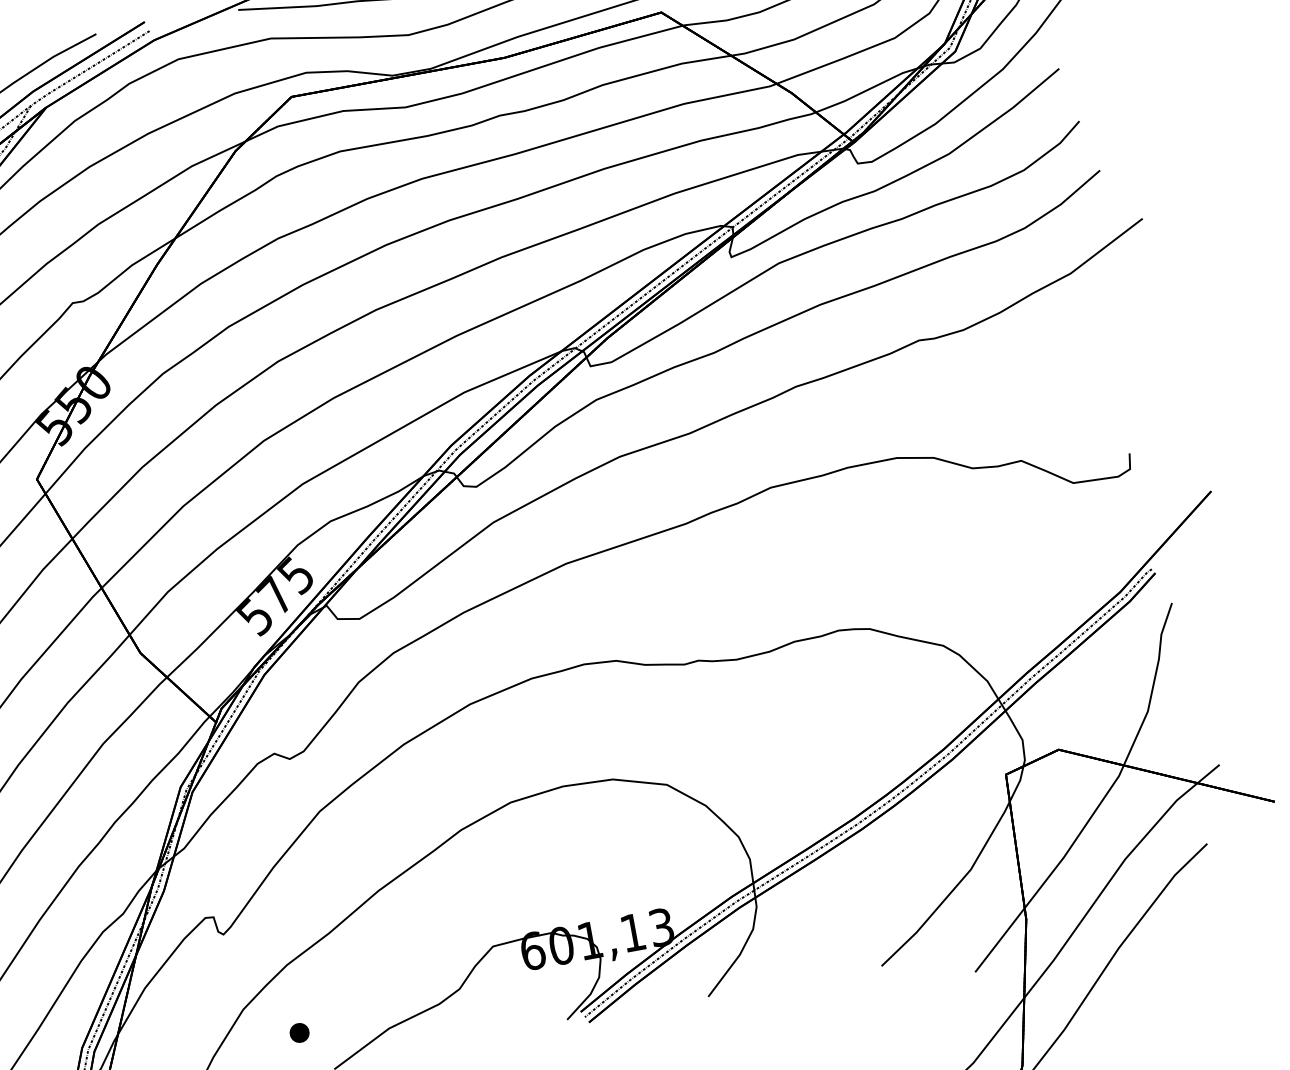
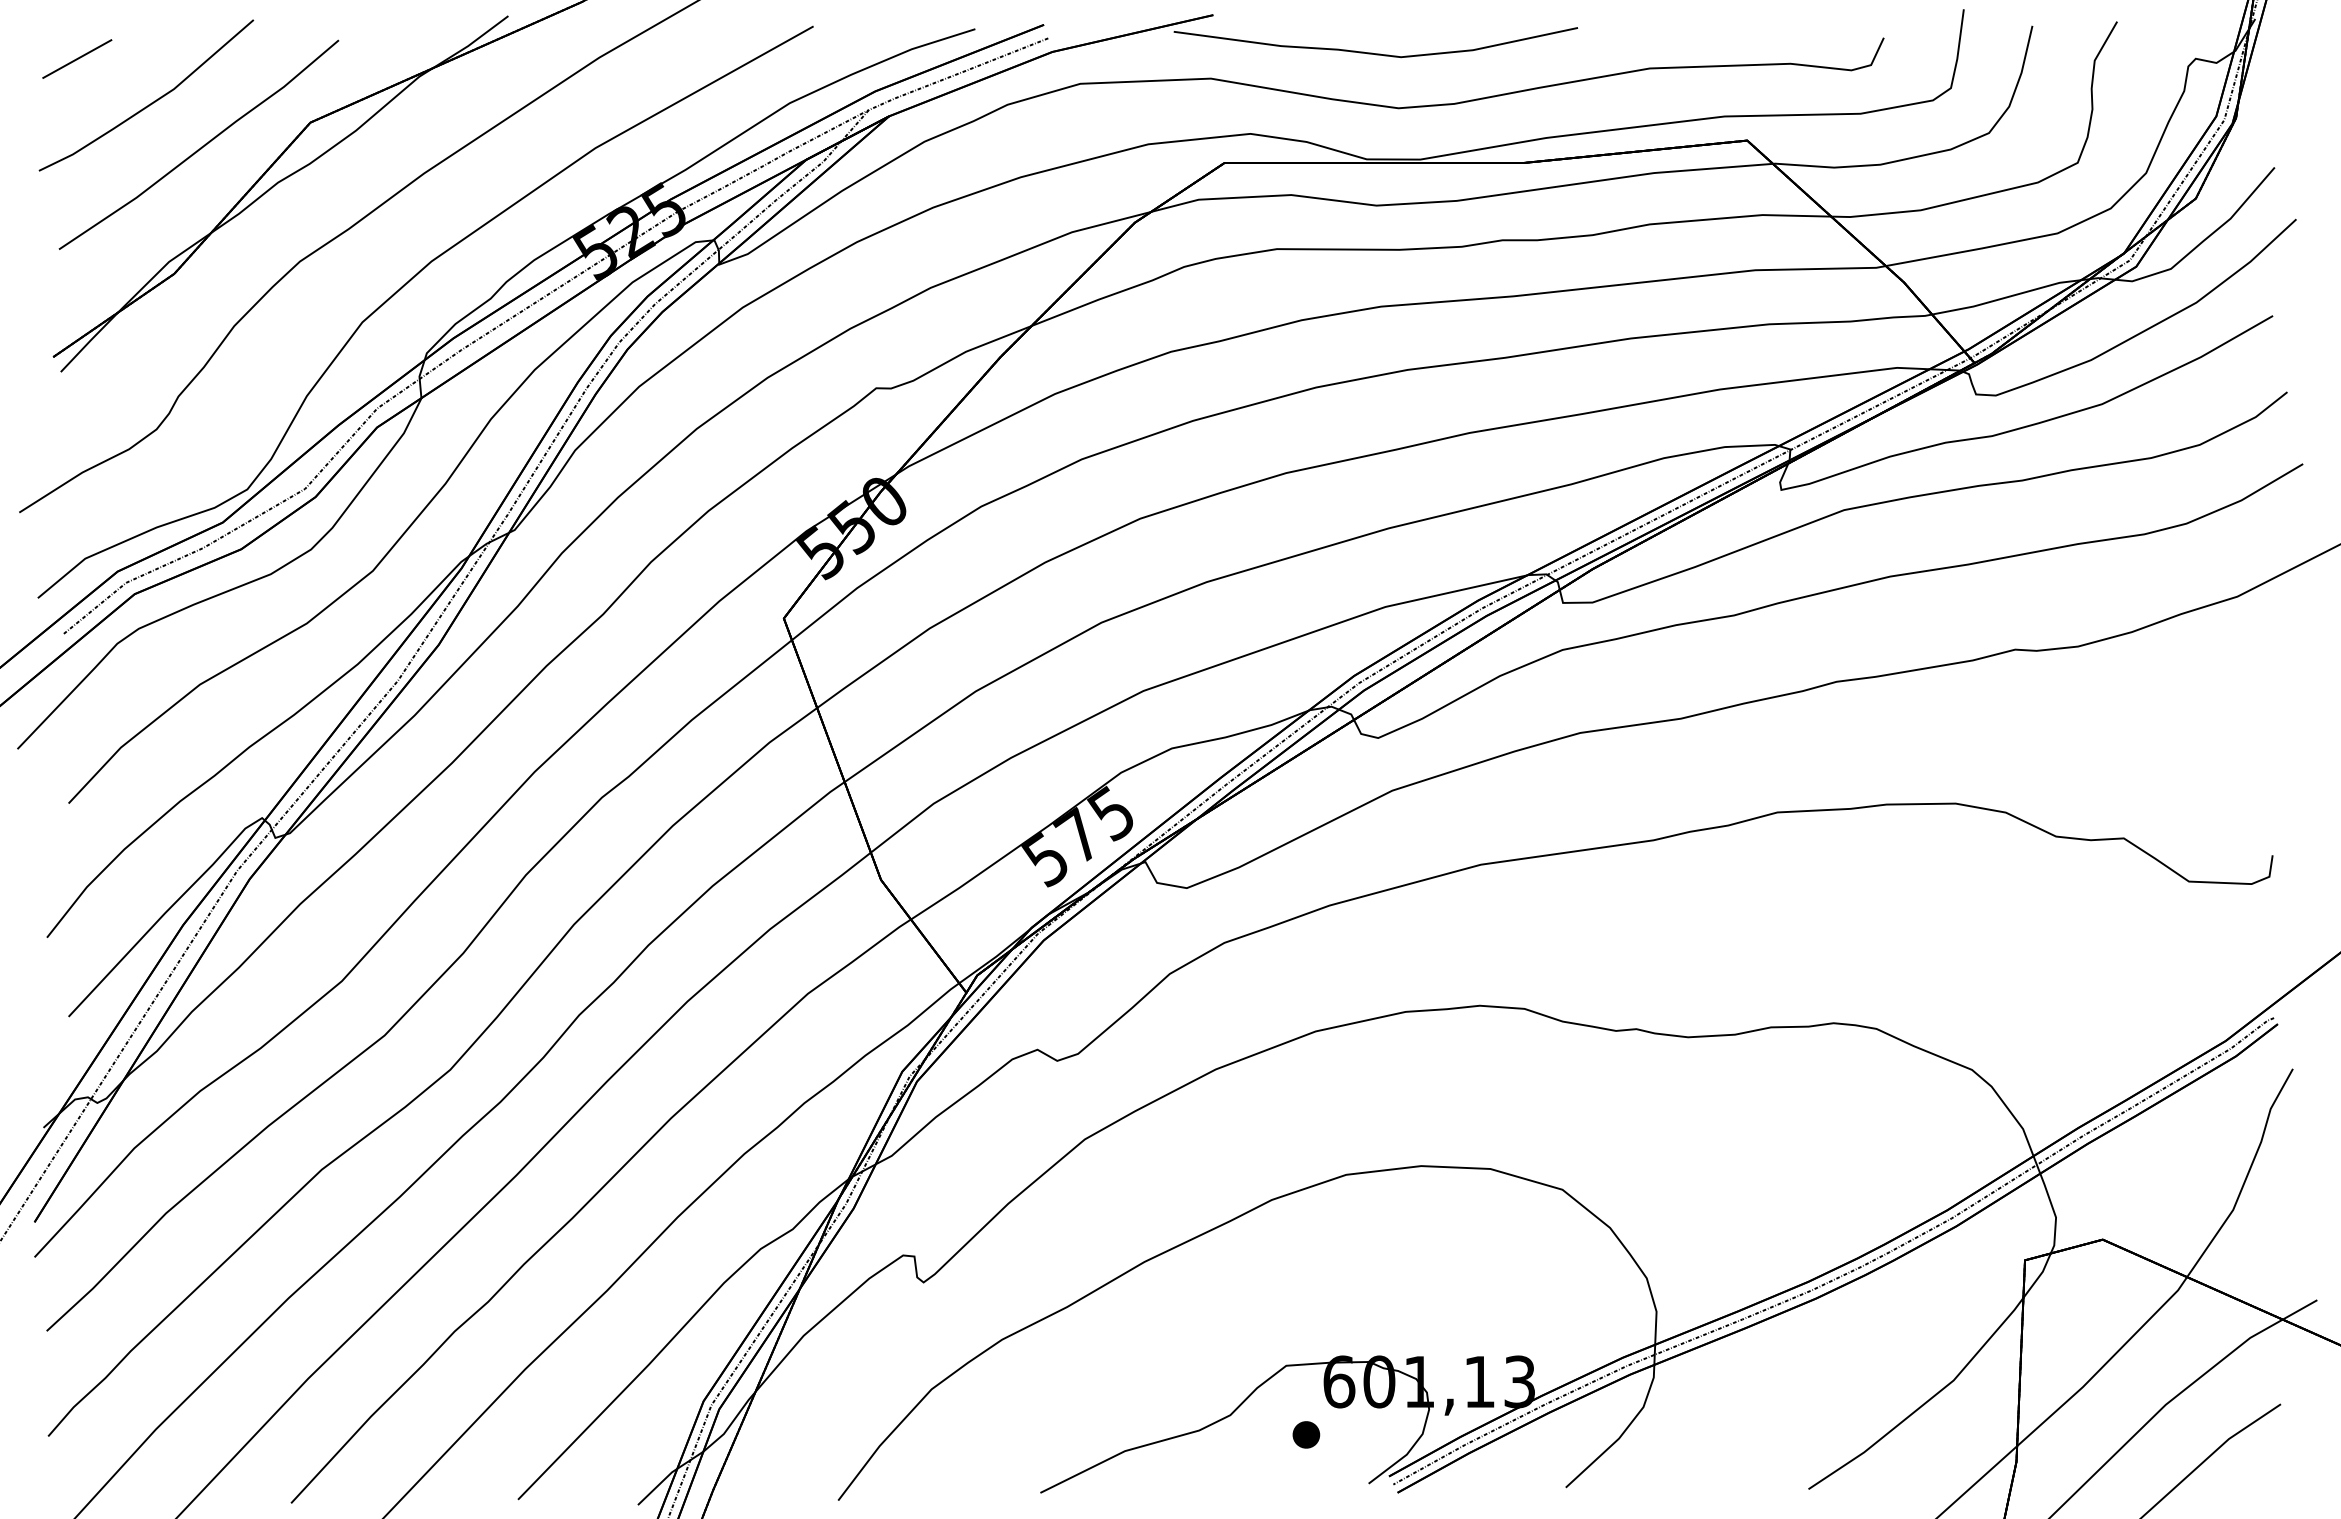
part: (299, 1032) -> (1306, 1434), moved

